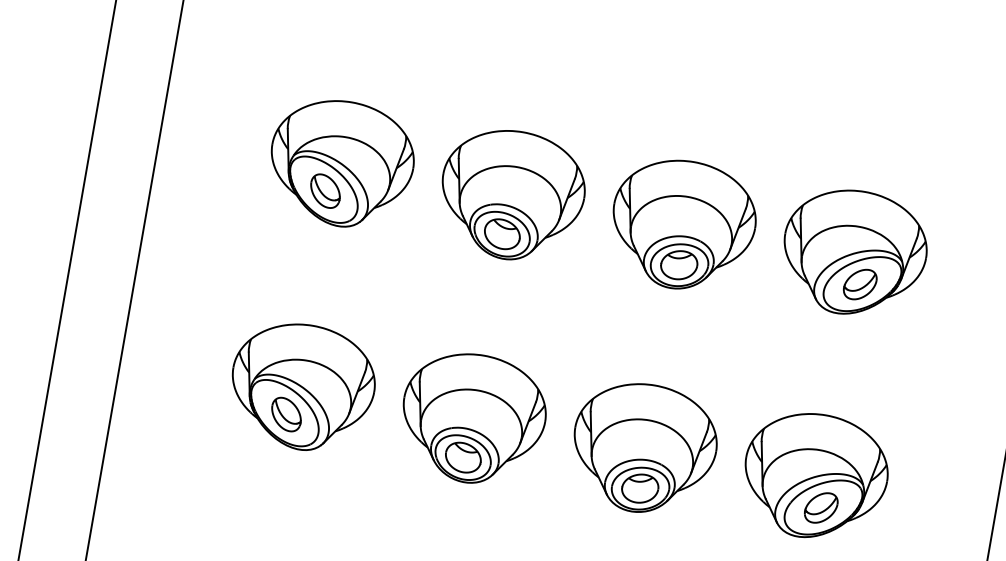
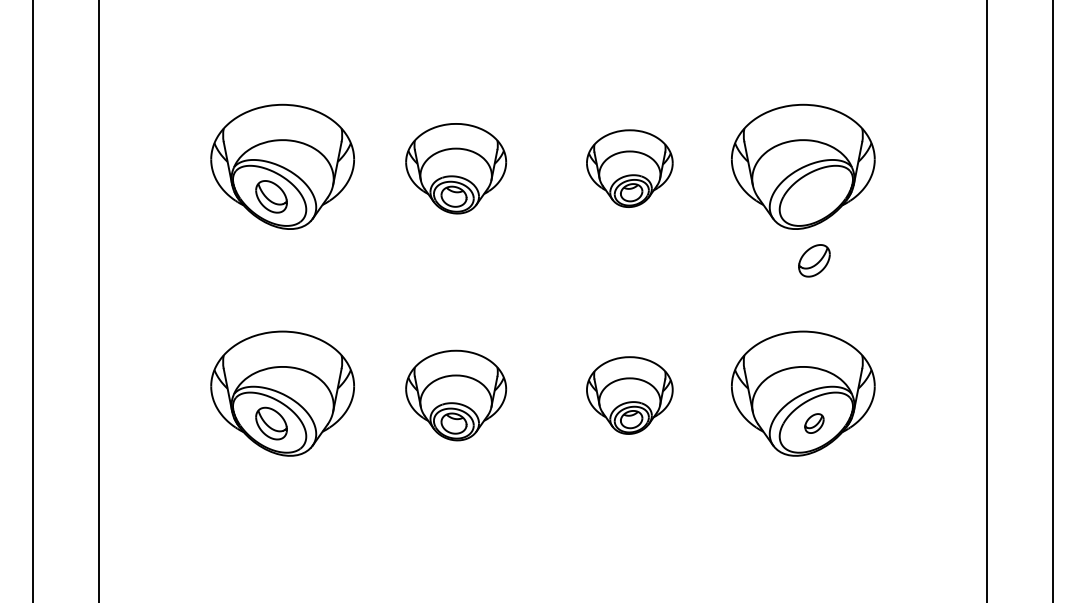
part: (511, 194) -> (455, 168), size x0.7
part: (682, 224) -> (629, 168), size x0.6
part: (860, 284) -> (814, 260), moved
part: (472, 418) -> (455, 395), size x0.7
part: (643, 448) -> (629, 395), size x0.6
part: (821, 507) -> (814, 423), size x0.6

